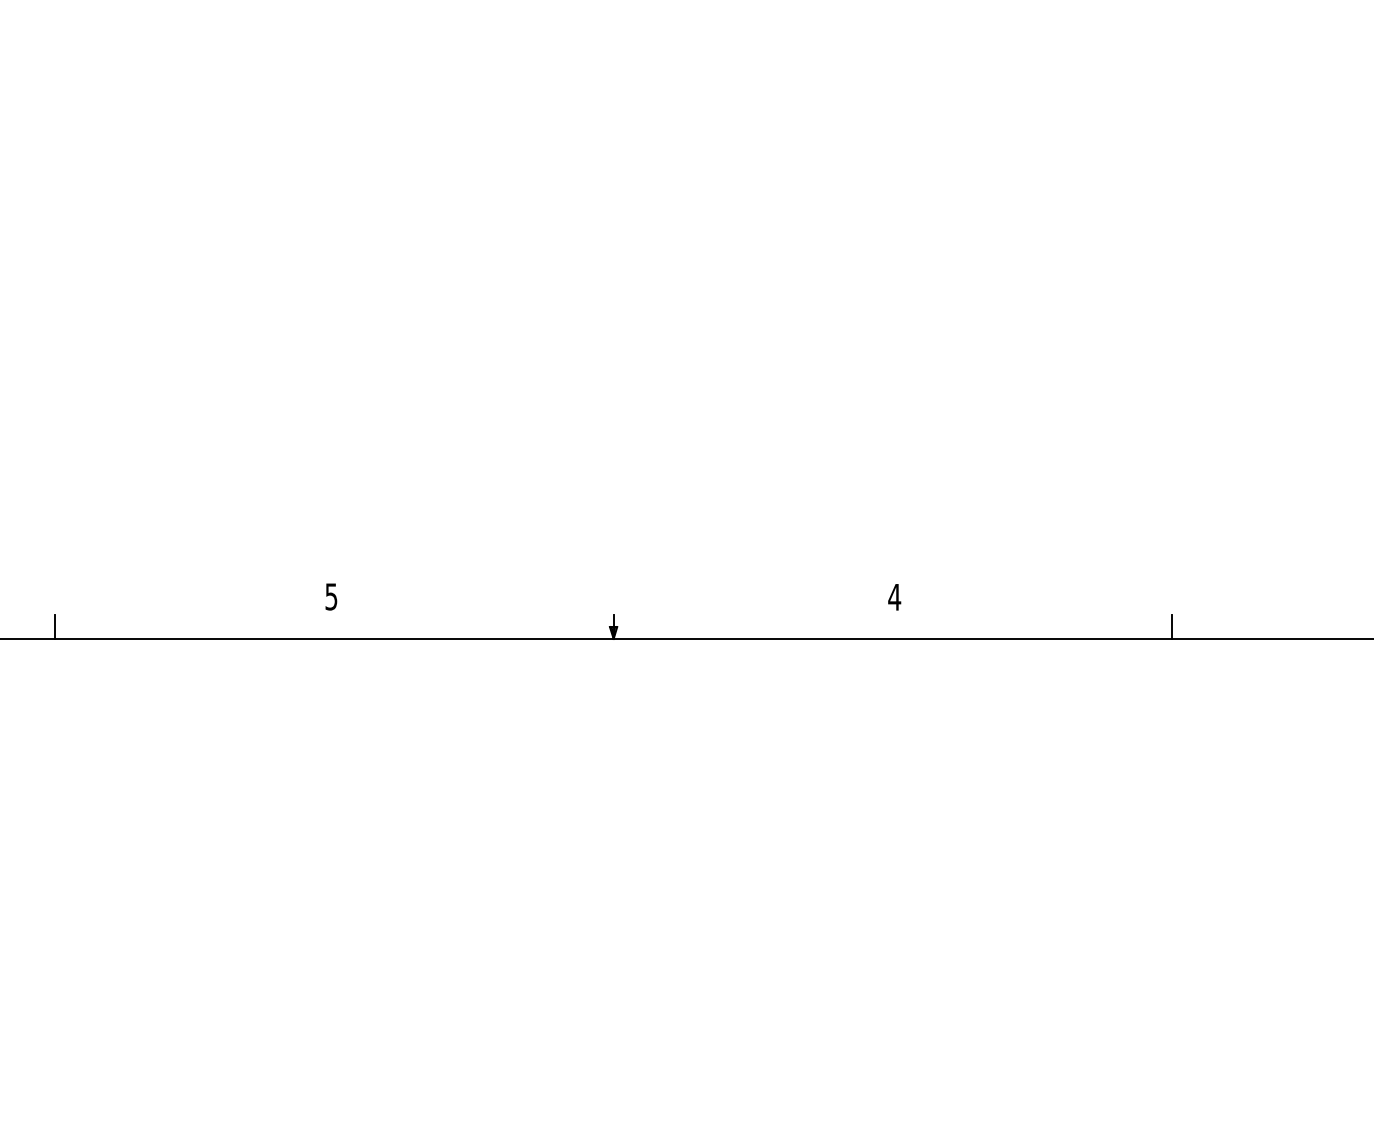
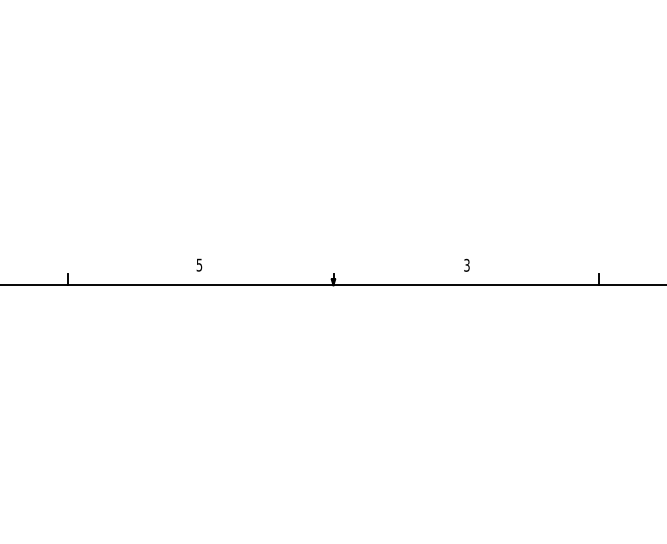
text: (893, 595) -> (466, 264), 4 -> 3

